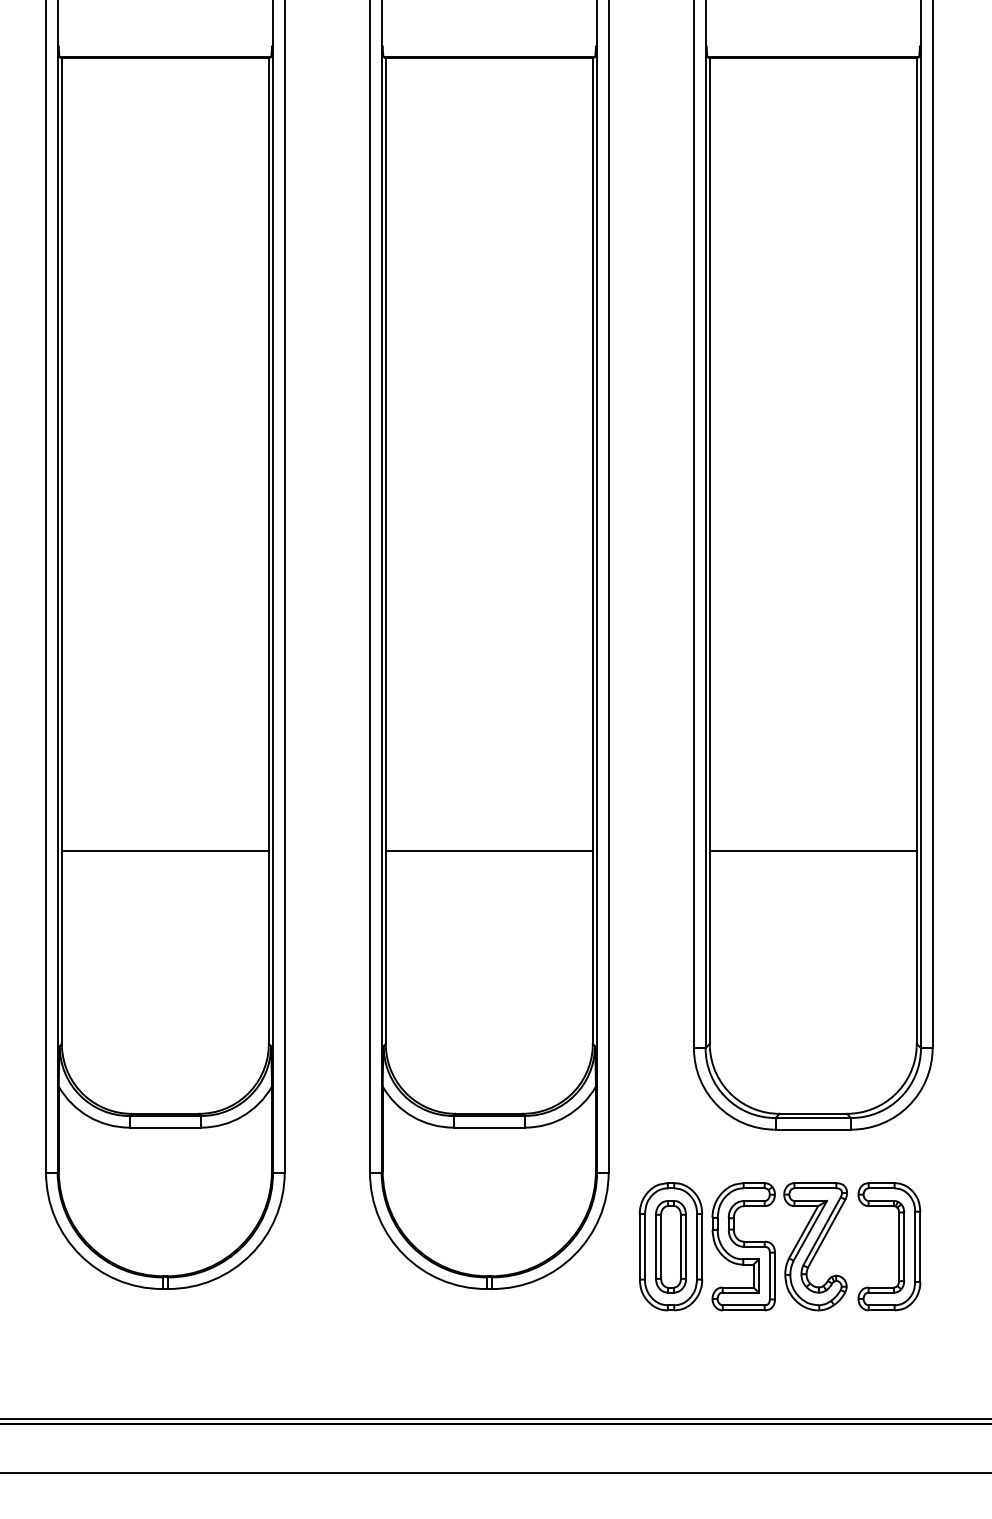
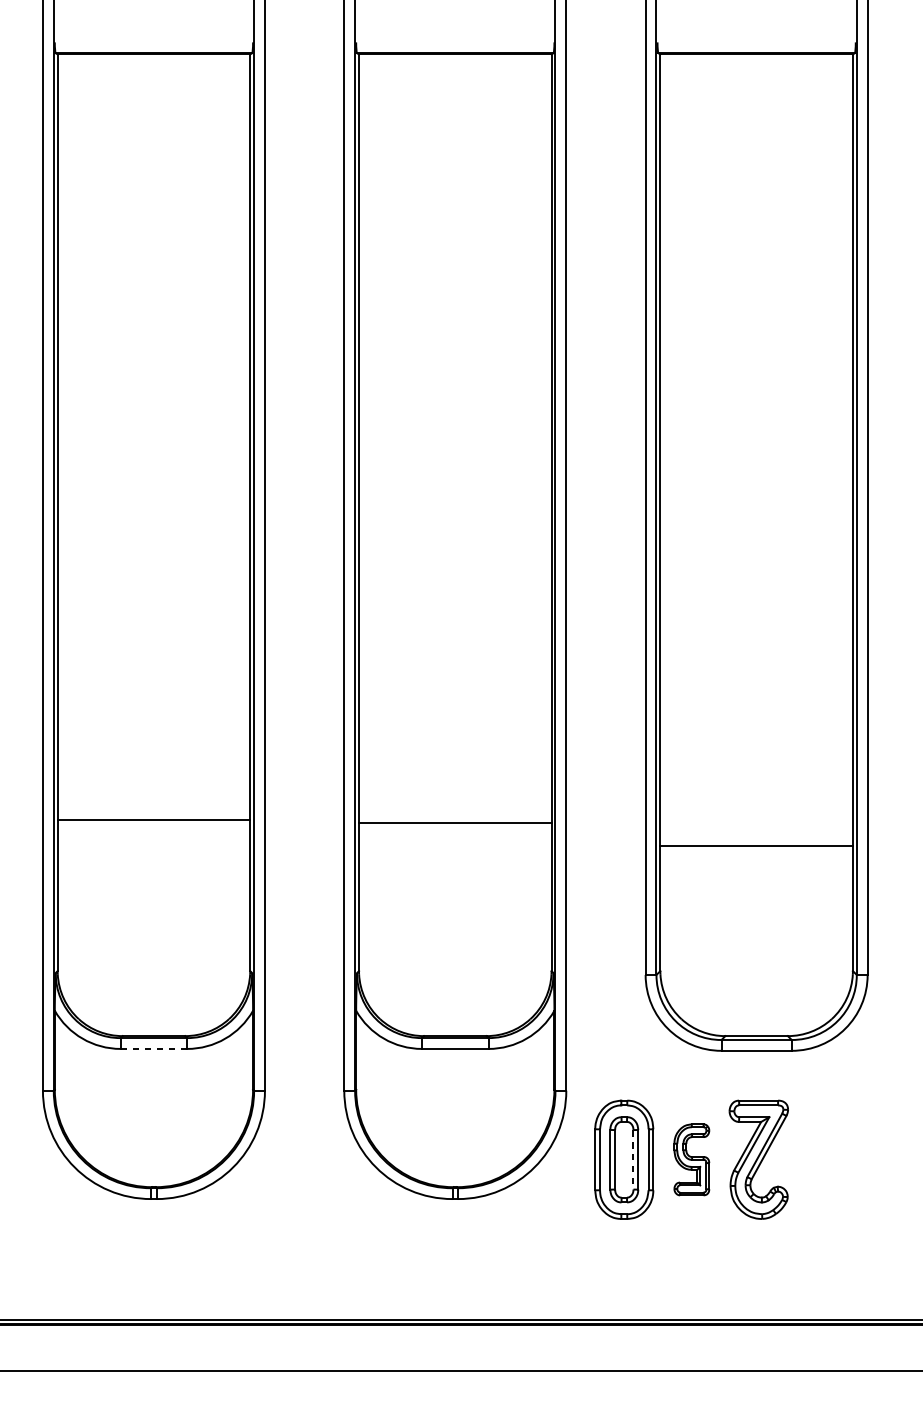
line: (164, 850) -> (153, 819), moved
line: (488, 850) -> (454, 822), moved
line: (812, 850) -> (755, 846), moved
line: (165, 1127) -> (154, 1048), solid -> dashed
line: (680, 1246) -> (633, 1159), solid -> dashed
part: (743, 1246) -> (691, 1159), size x0.6
part: (898, 1246) -> (835, 1159), removed

